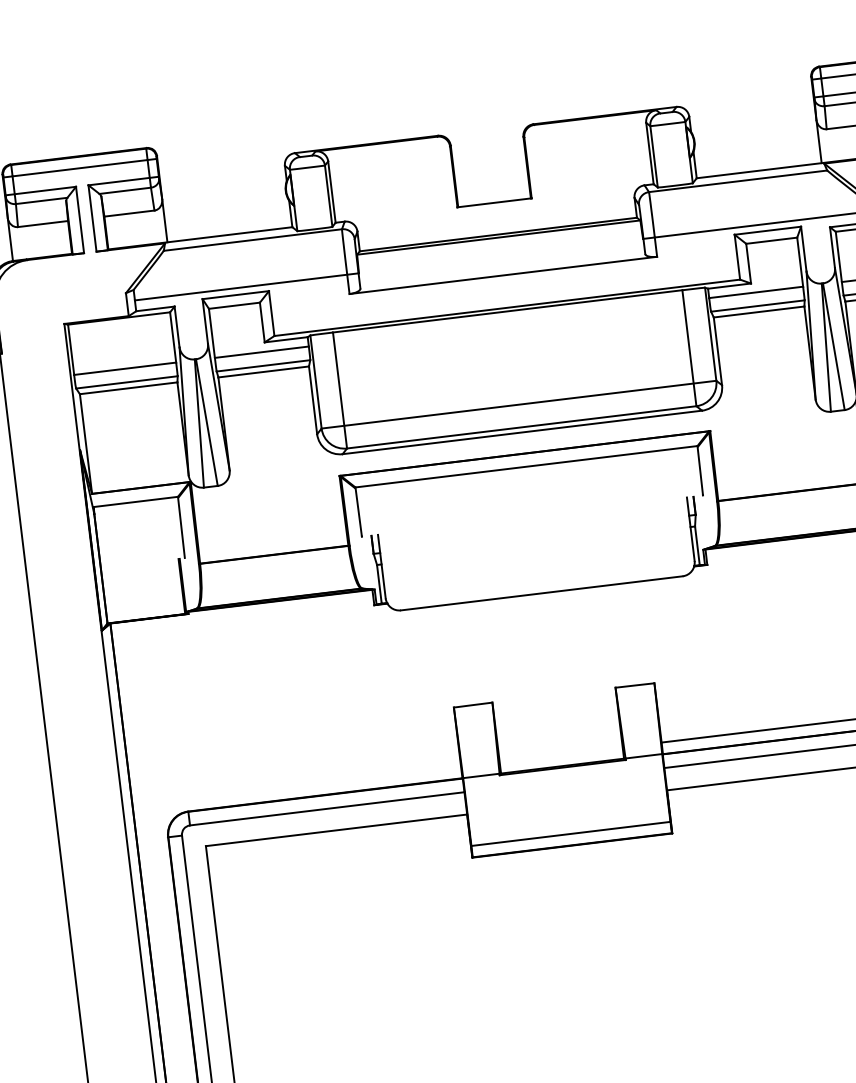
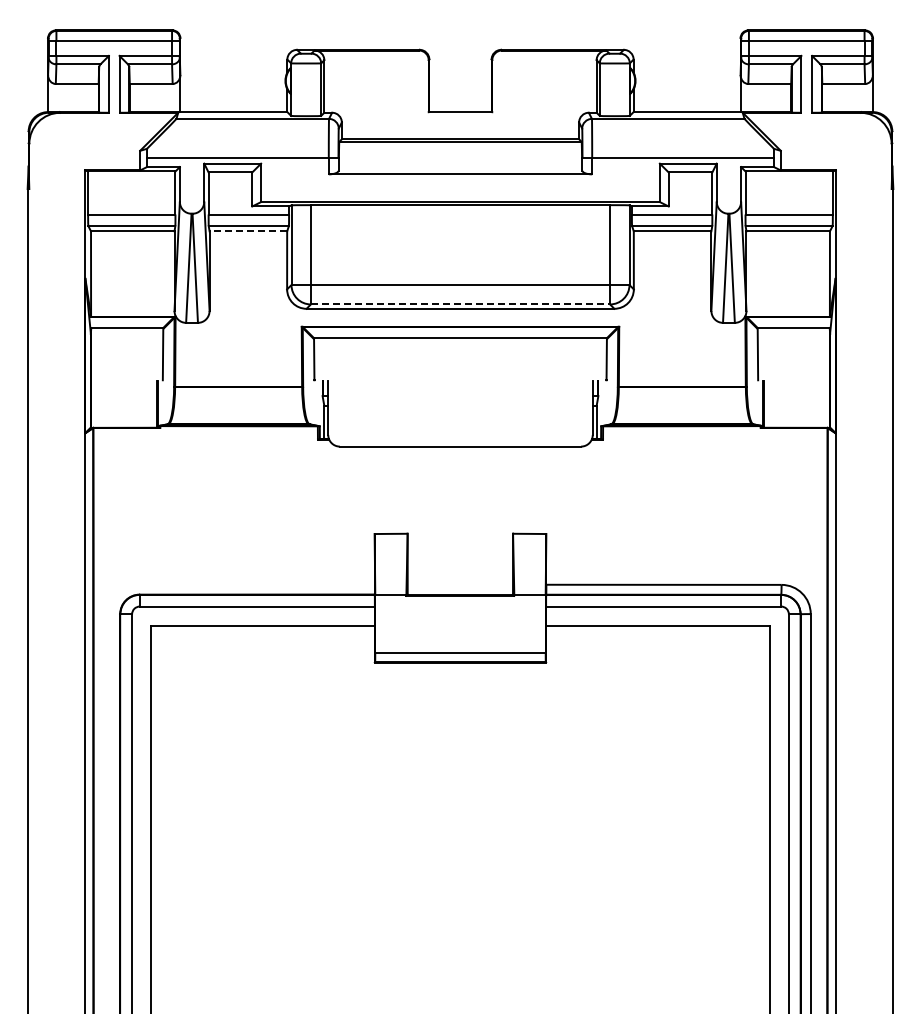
line: (263, 372) -> (248, 231), solid -> dashed
line: (521, 427) -> (460, 304), solid -> dashed

